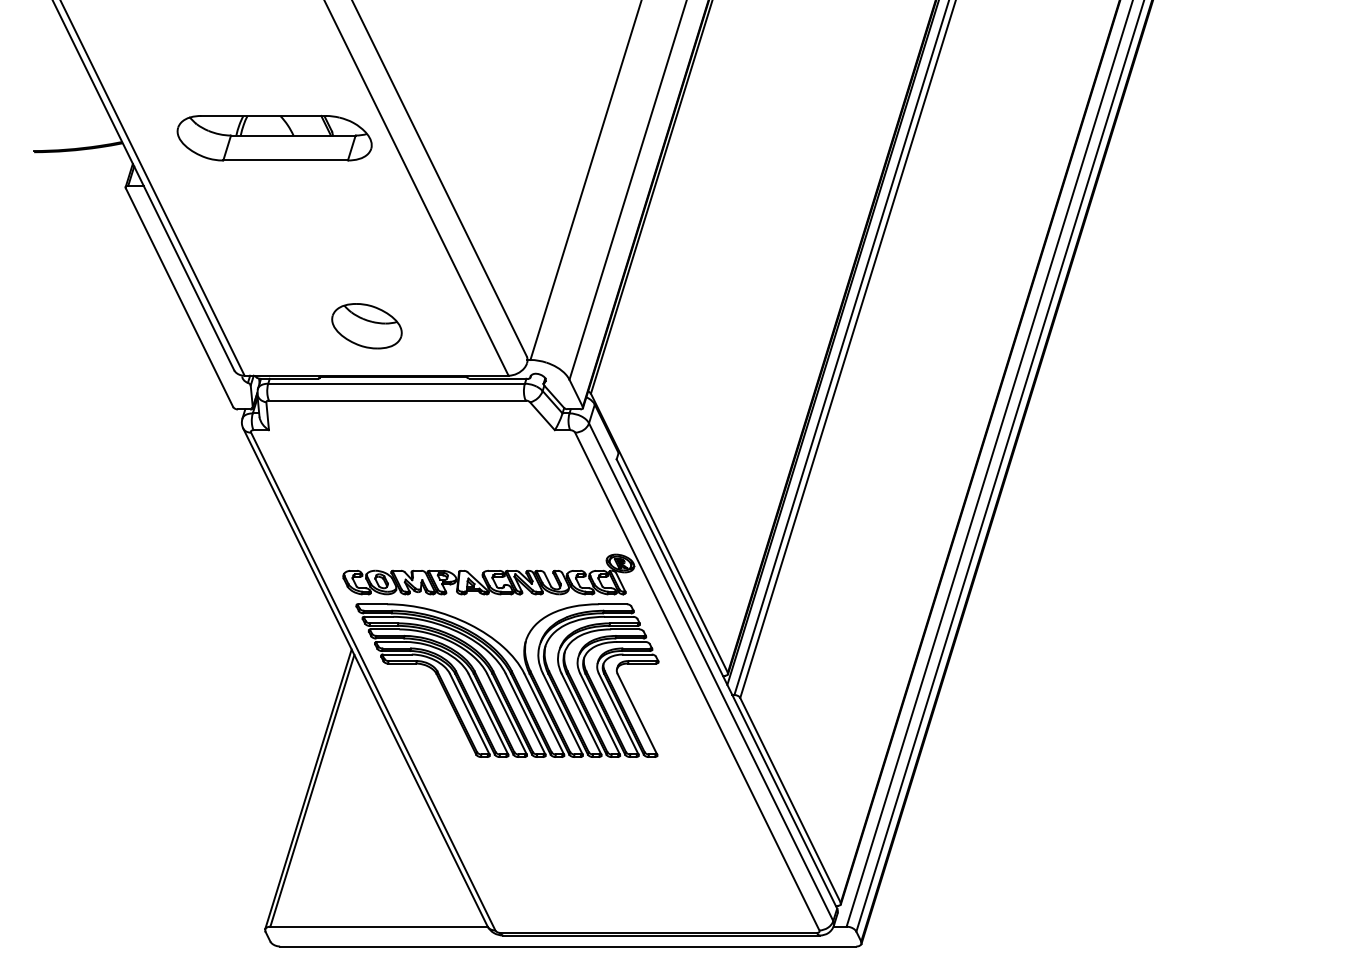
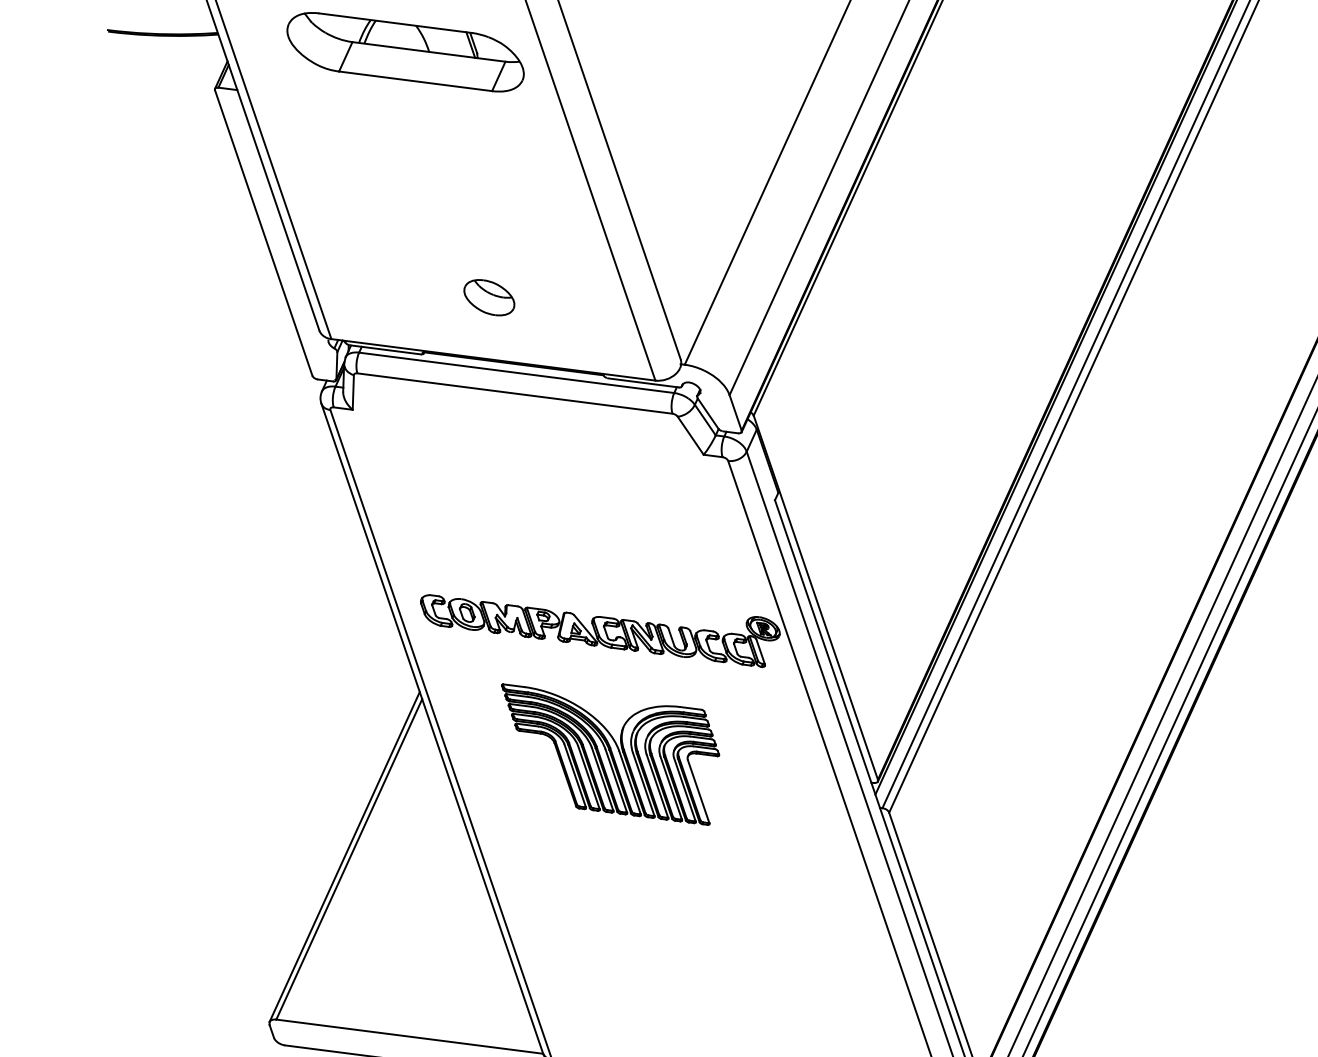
part: (366, 326) -> (488, 297), size x0.6
part: (507, 680) -> (606, 754), size x0.6

